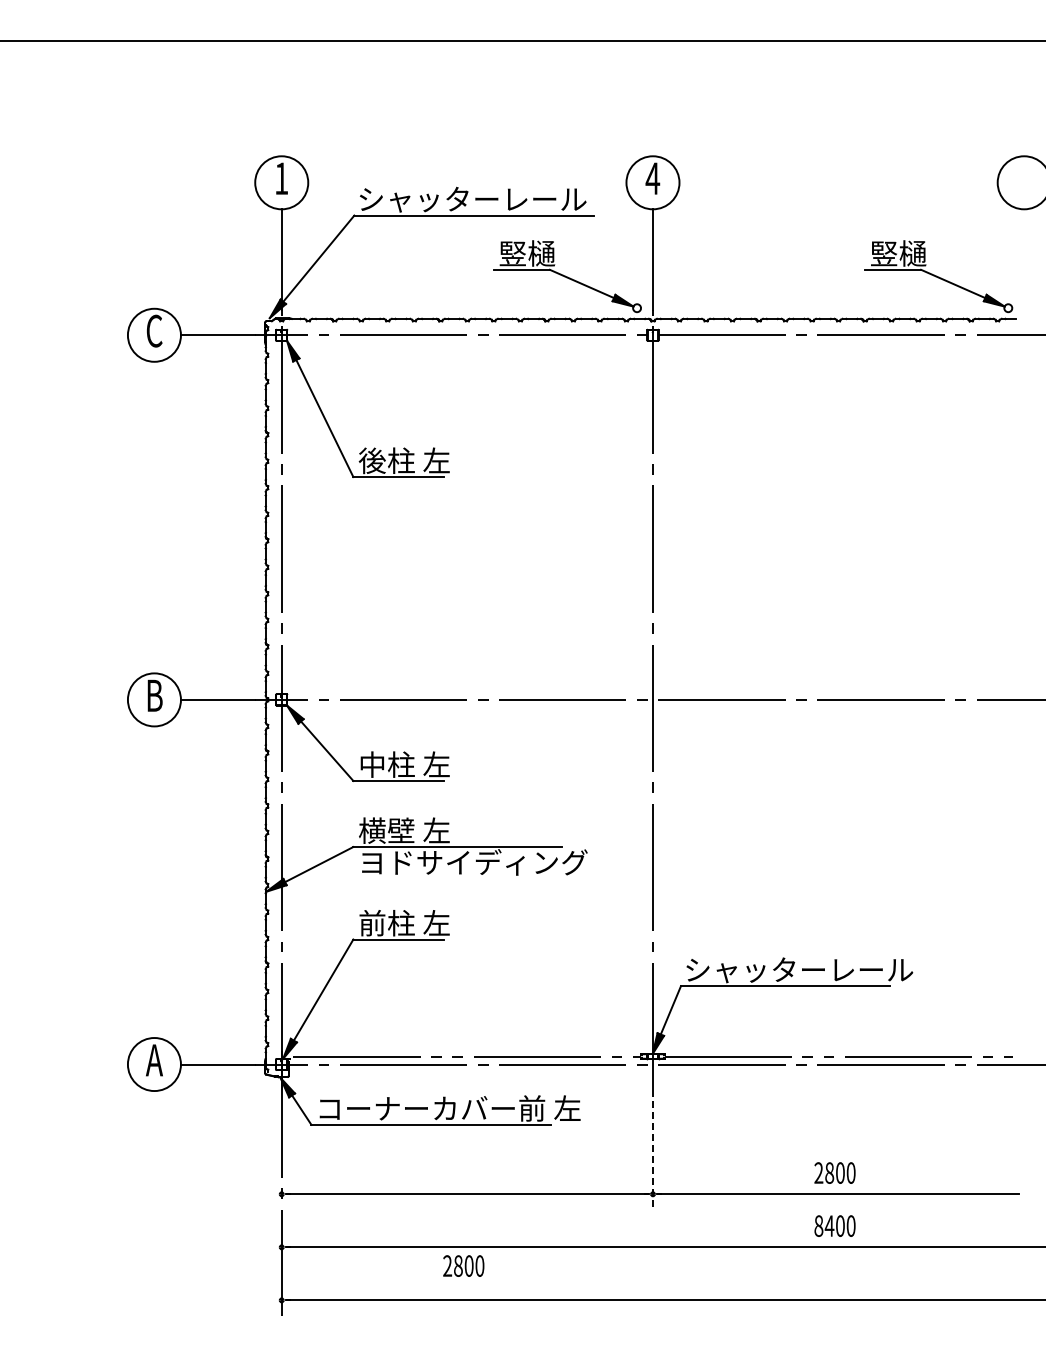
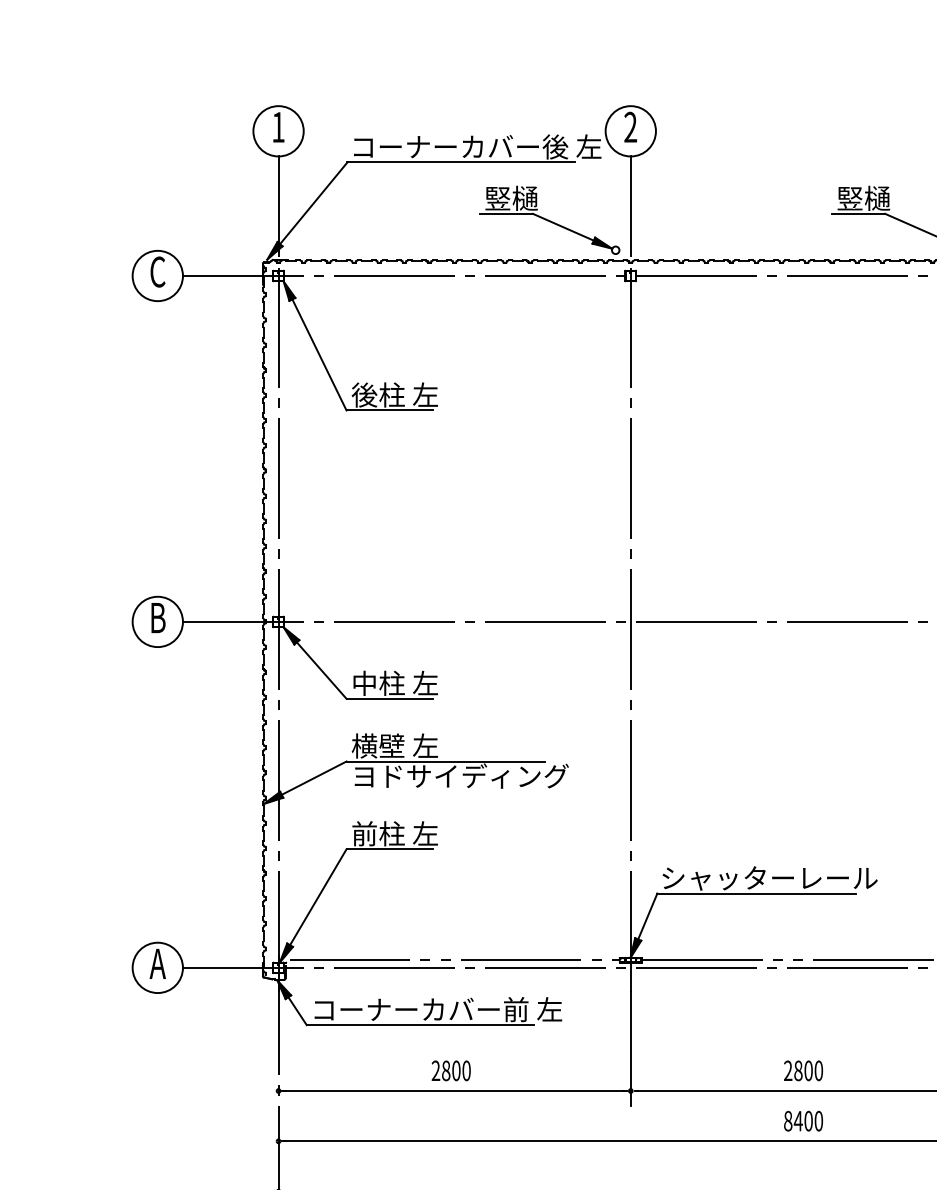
text: (652, 178) -> (630, 127), 4 -> 2
text: (490, 199) -> (476, 147), シャッターレール -> コーナーカバー後 左
line: (652, 1150) -> (630, 1049), dashed -> solid
text: (463, 1265) -> (451, 1070), moved

